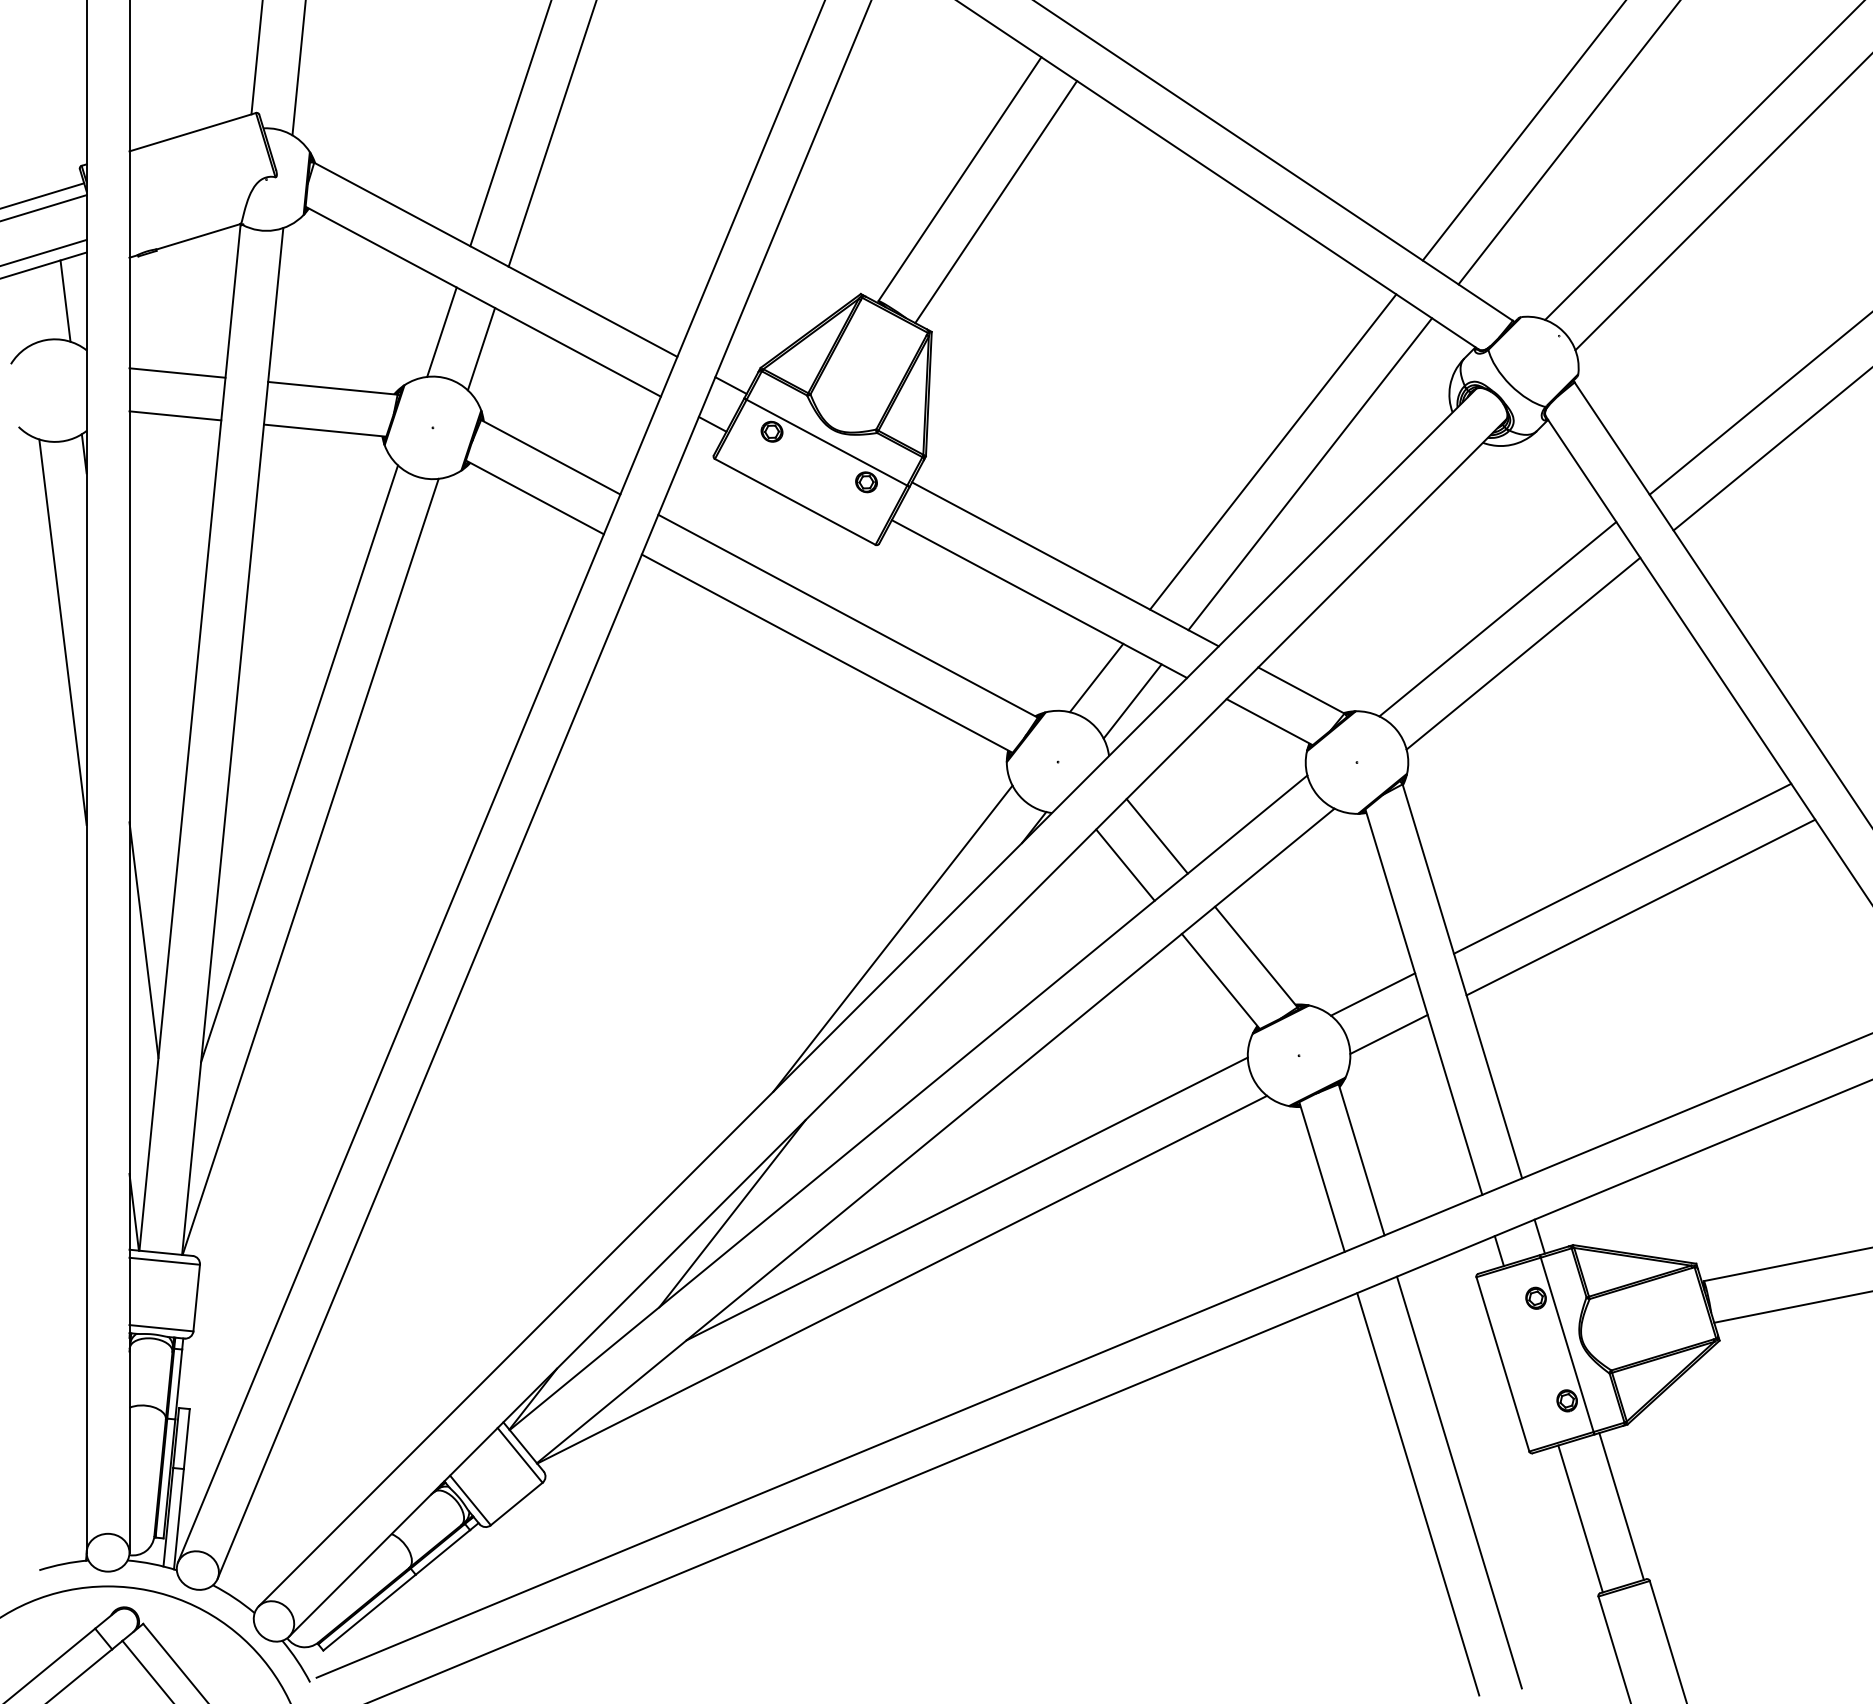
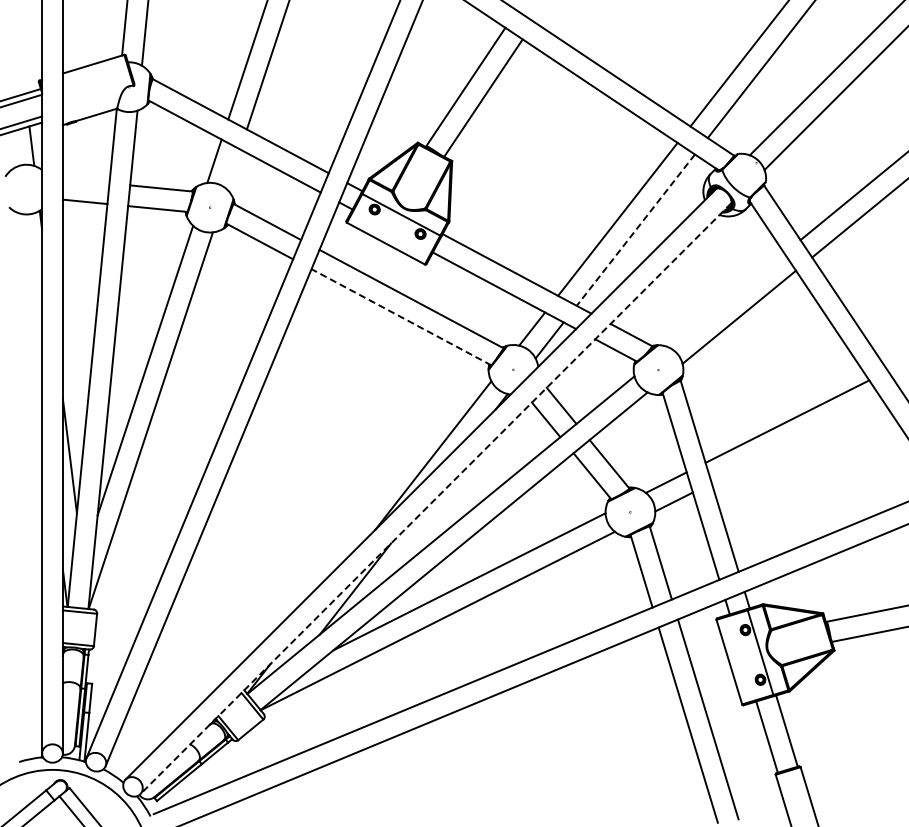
line: (481, 349) -> (233, 169), removed
line: (176, 371) -> (85, 180), removed
line: (1309, 474) -> (635, 230), solid -> dashed
line: (1497, 619) -> (726, 300), removed
line: (62, 631) -> (30, 306), removed
line: (827, 654) -> (401, 317), solid -> dashed
line: (1639, 907) -> (795, 440), removed
line: (897, 1027) -> (435, 498), solid -> dashed

